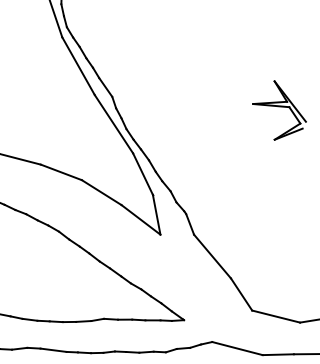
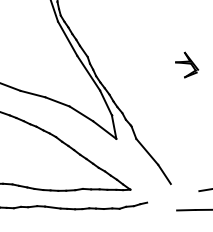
part: (278, 109) -> (186, 64), size x0.7
line: (275, 316) -> (184, 187), removed
line: (238, 348) -> (162, 206), removed

